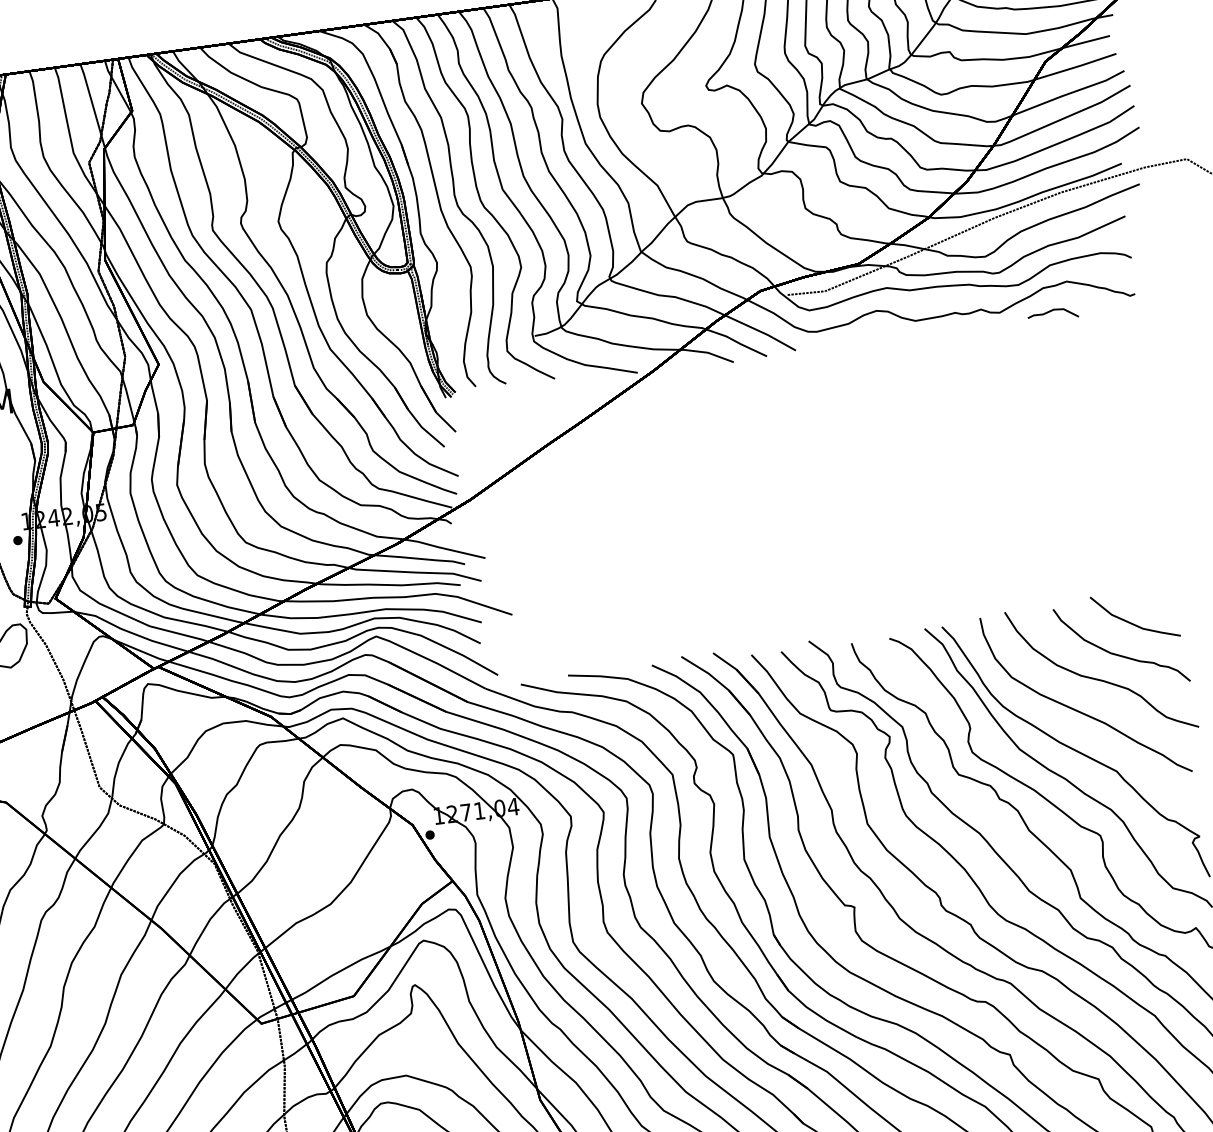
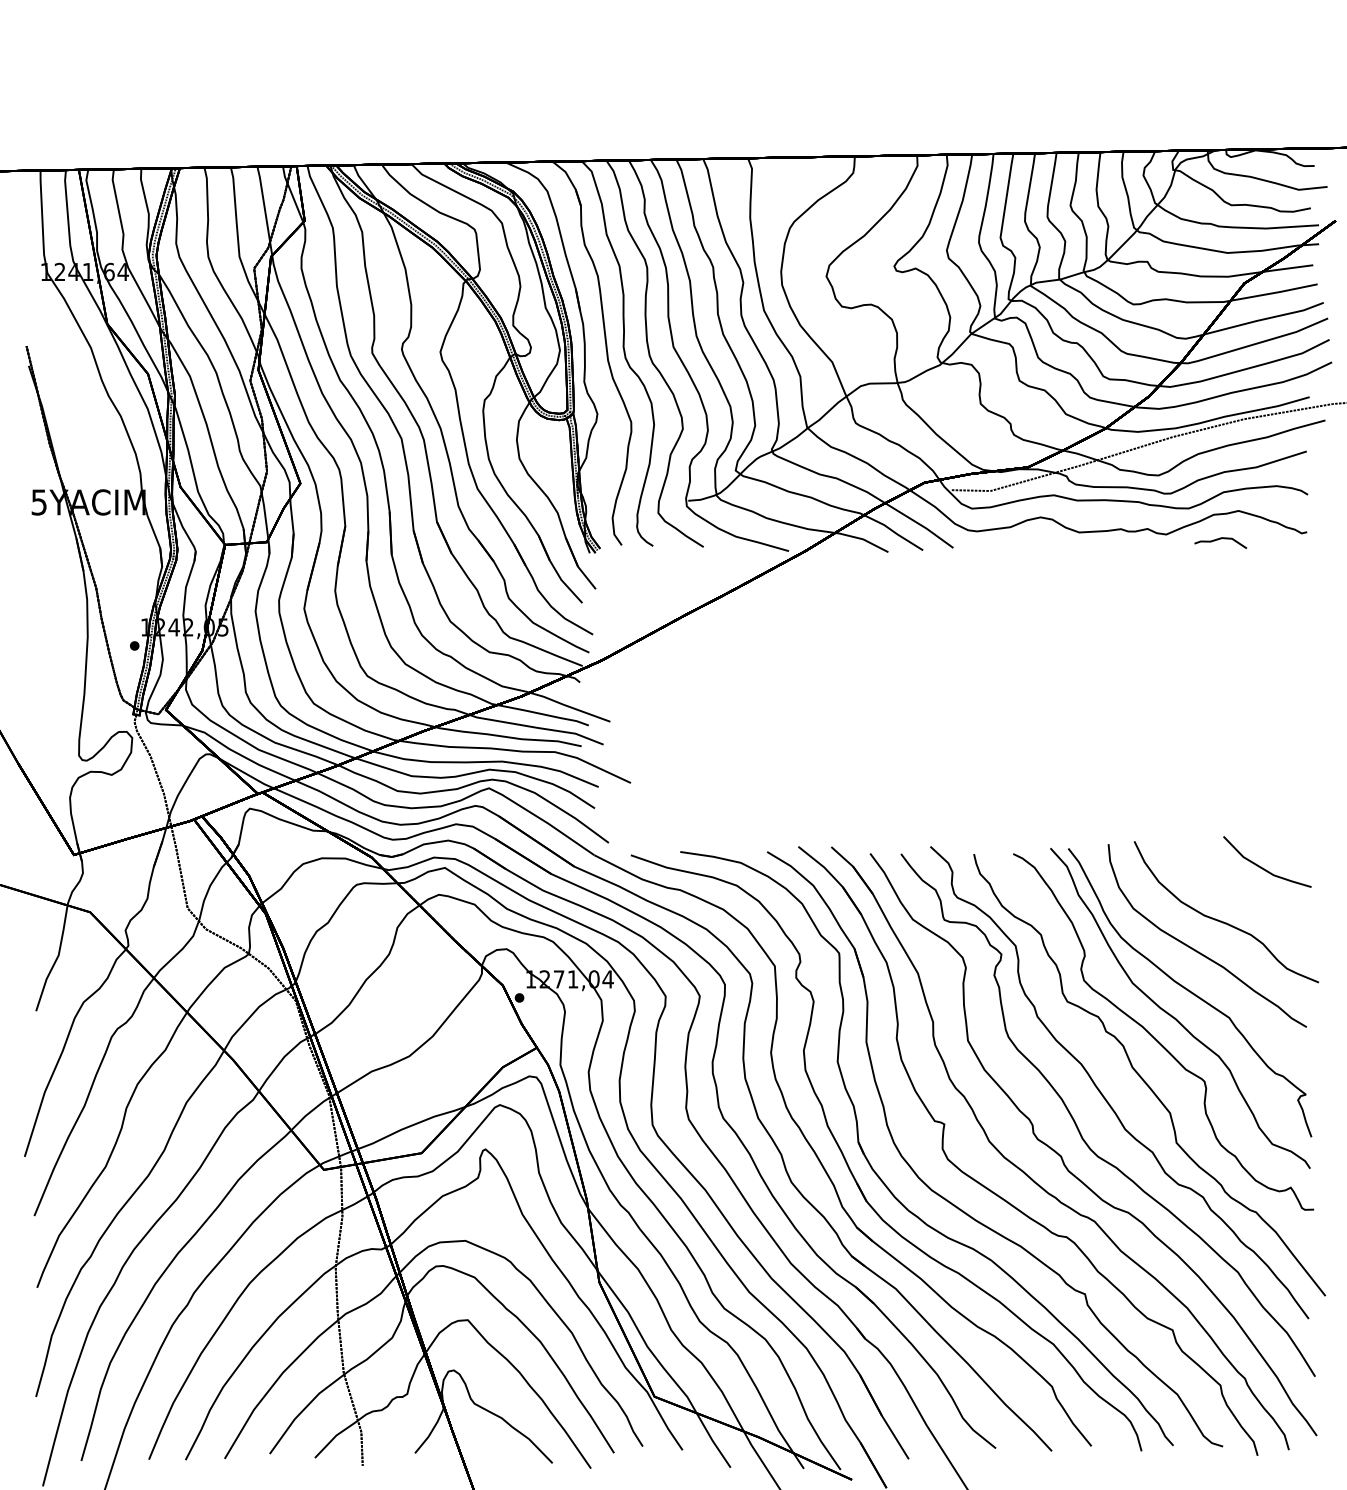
part: (1119, 654) -> (1246, 898), removed

